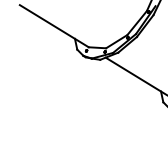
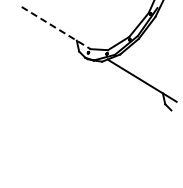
line: (54, 26) -> (56, 28), solid -> dashed

